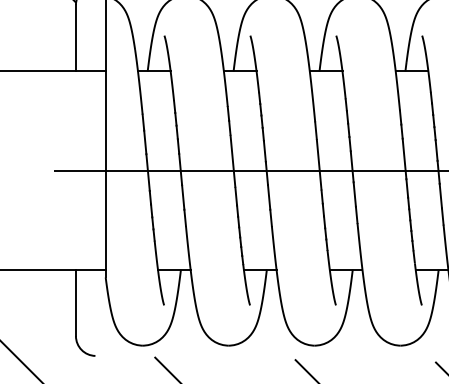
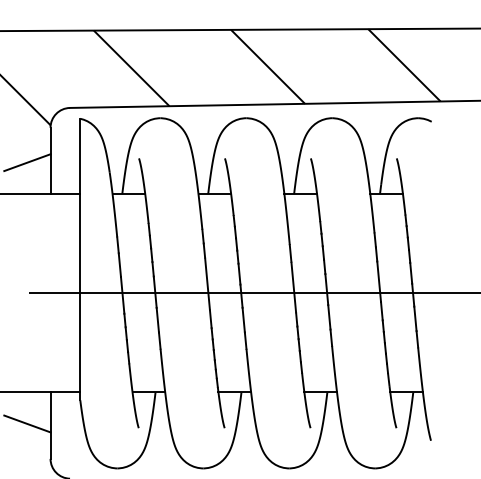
line: (52, 39) -> (27, 162), added
line: (52, 300) -> (27, 423), added

